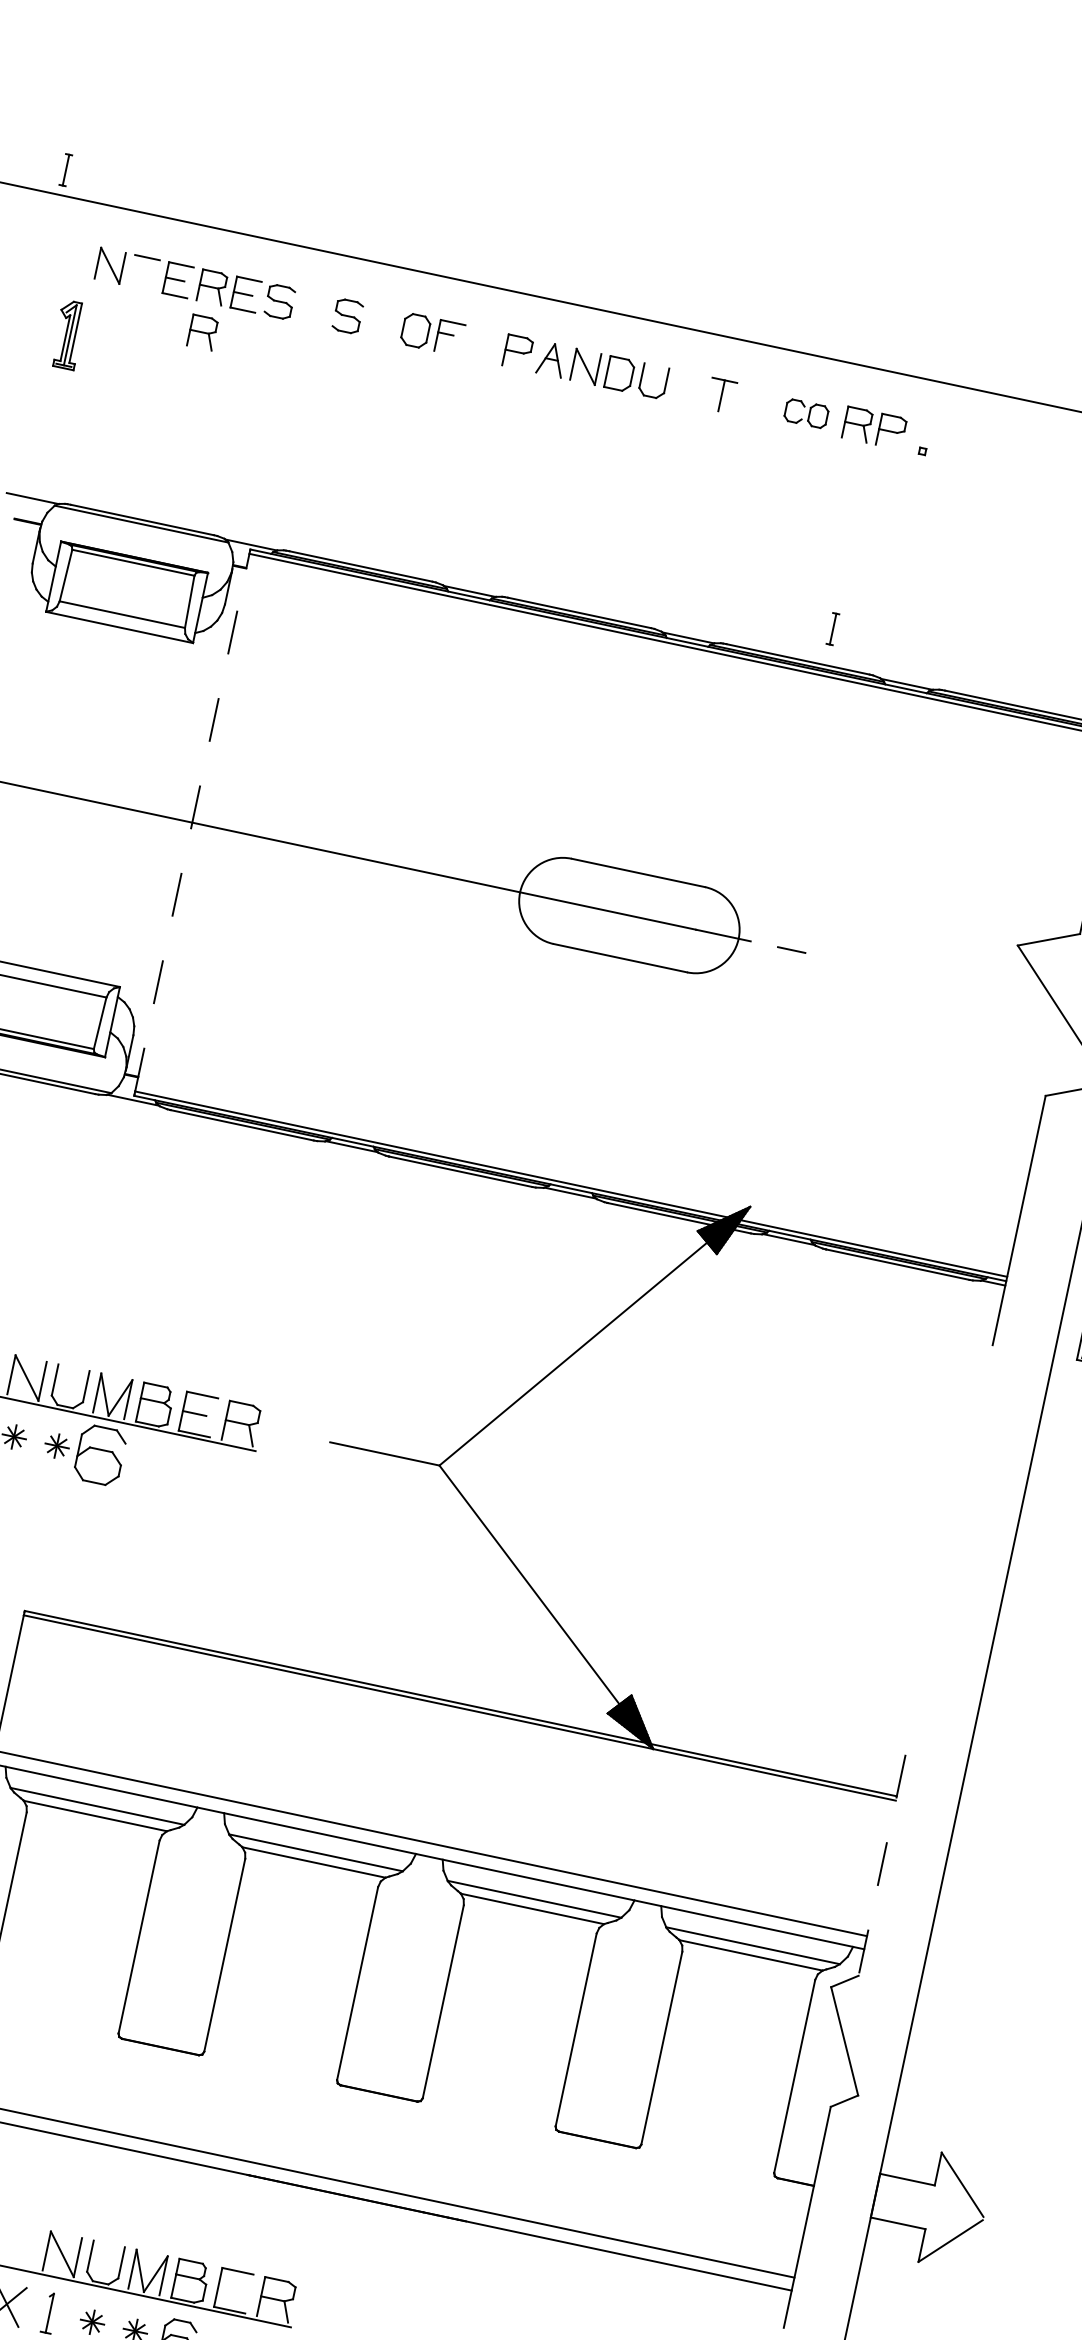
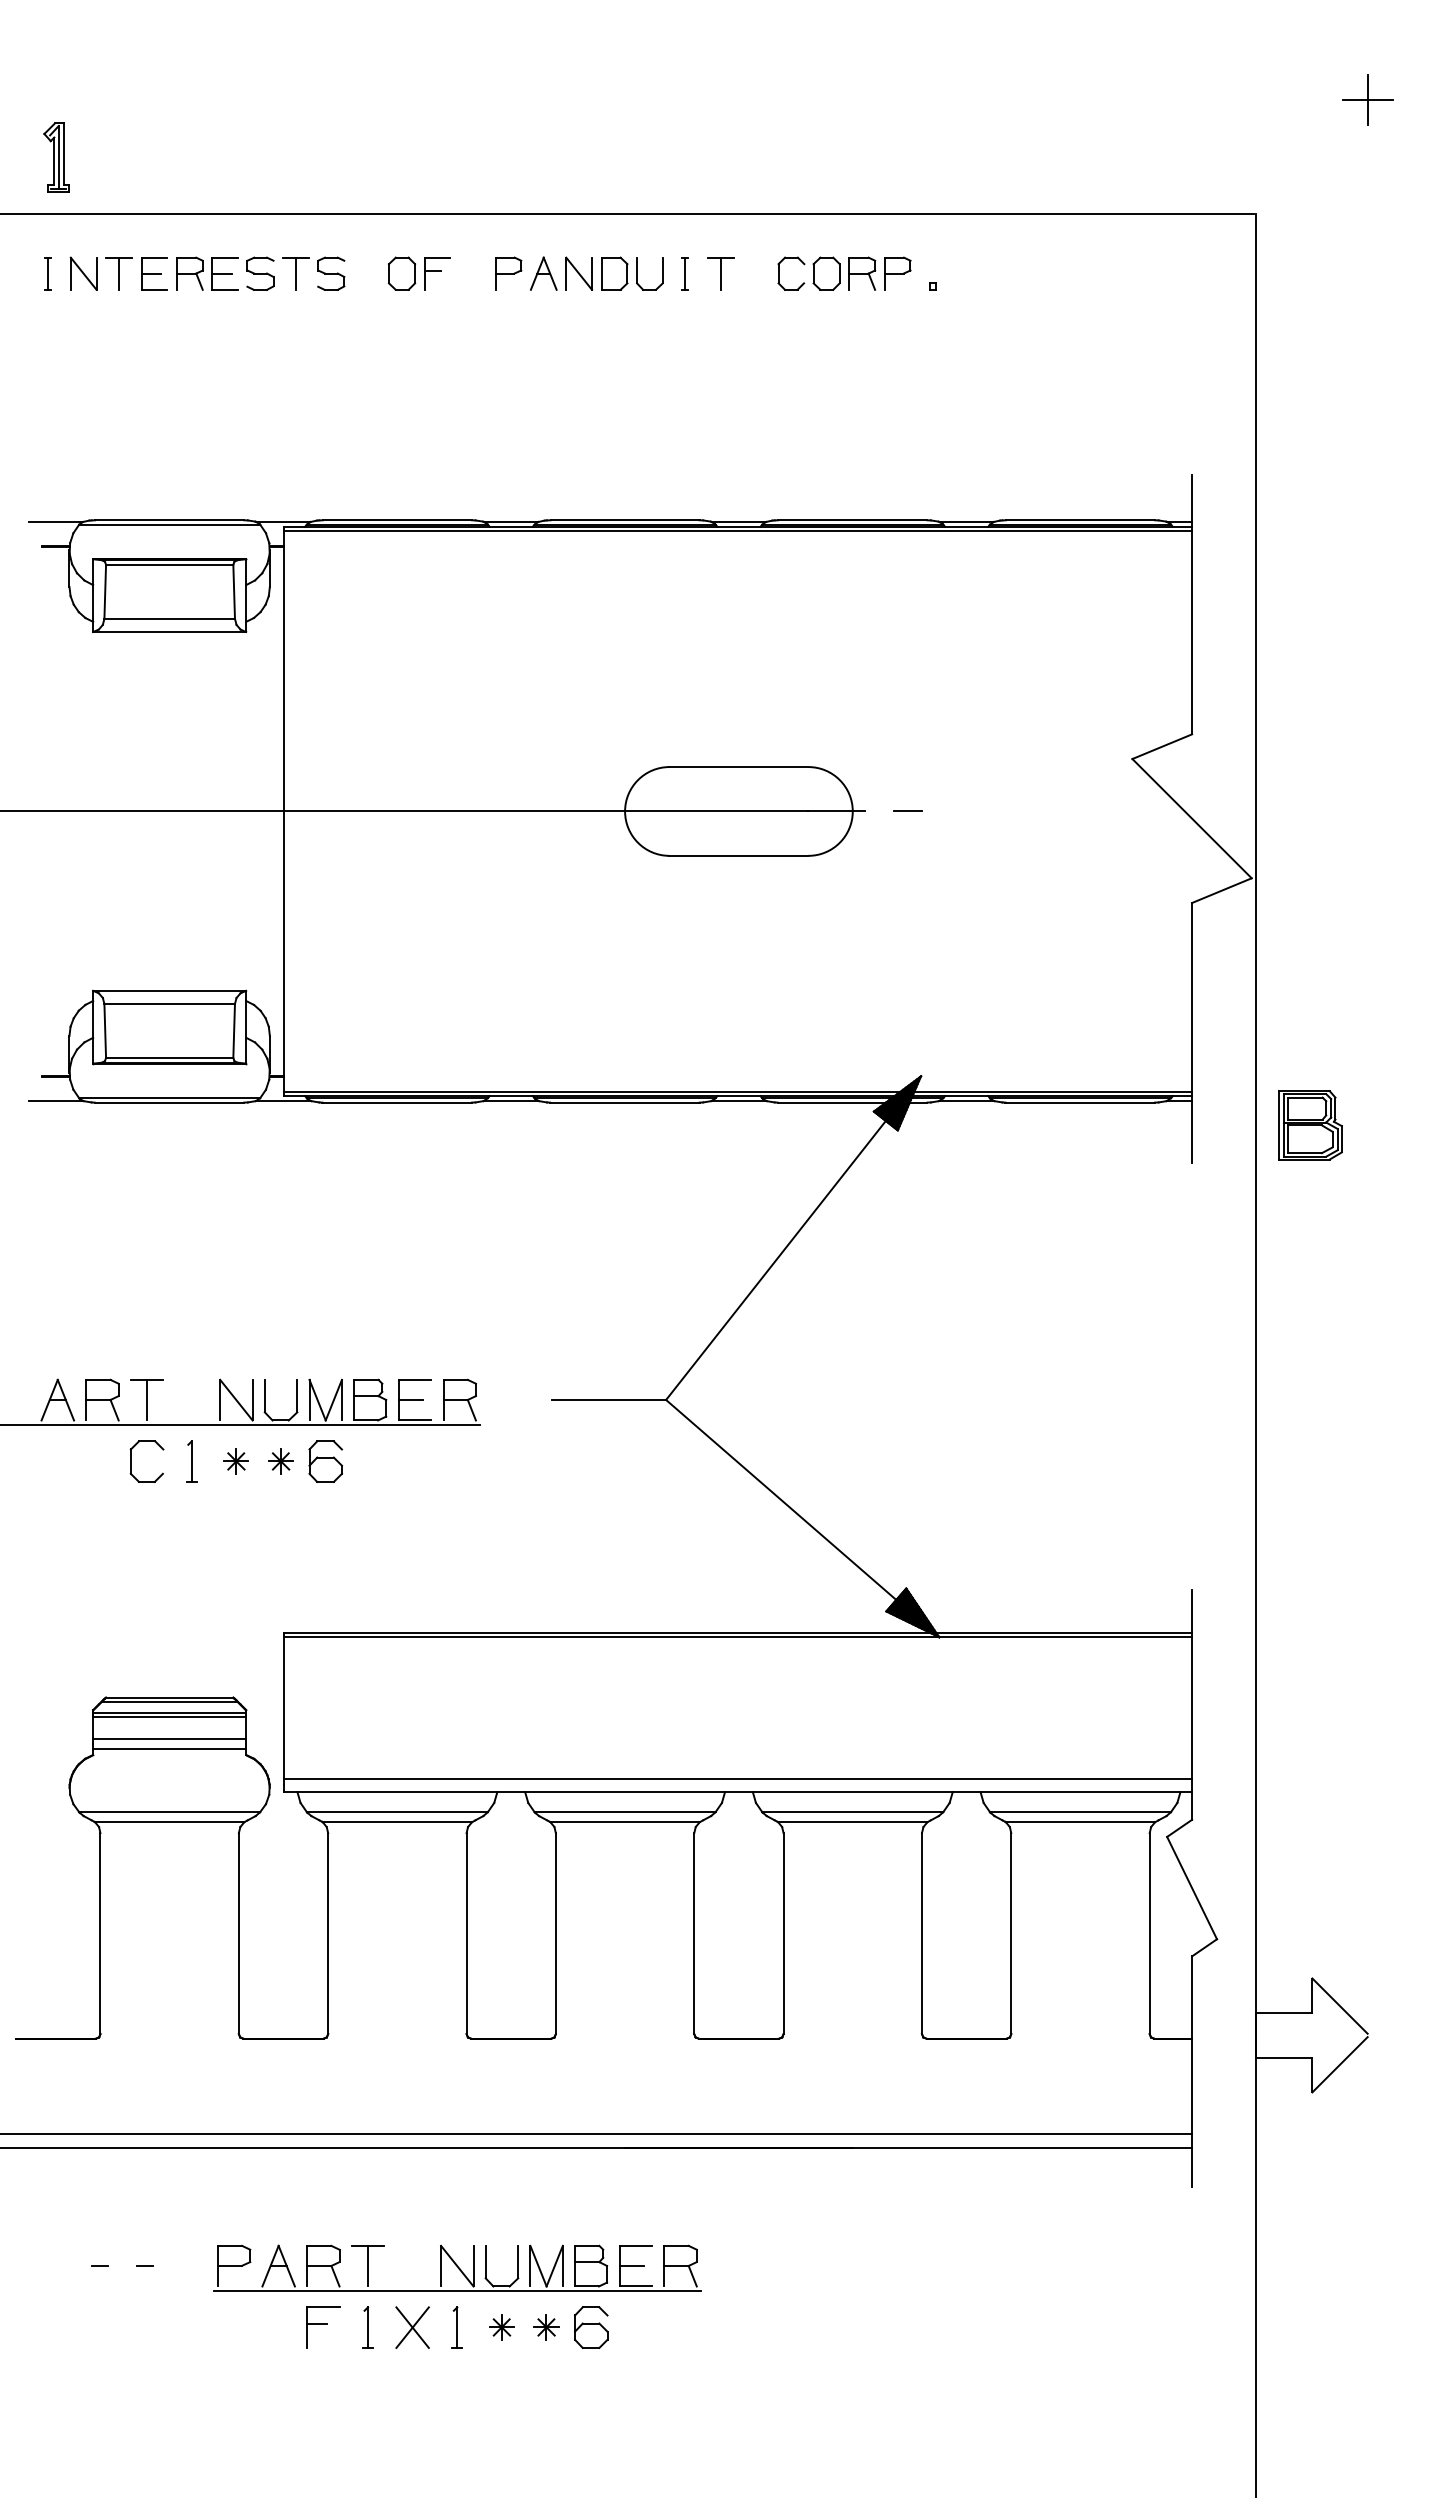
part: (65, 169) -> (47, 273), moved
line: (144, 272) -> (119, 273), added
part: (313, 308) -> (295, 273), added
part: (202, 332) -> (189, 320), removed
part: (68, 334) -> (56, 157), moved
part: (805, 413) -> (808, 273), size x1.43
part: (832, 628) -> (684, 273), moved
line: (192, 821) -> (283, 810), dashed -> solid
part: (100, 1455) -> (325, 1461), size x0.71
line: (882, 1866) -> (1192, 1705), dashed -> solid
line: (229, 2289) -> (631, 2265), added

